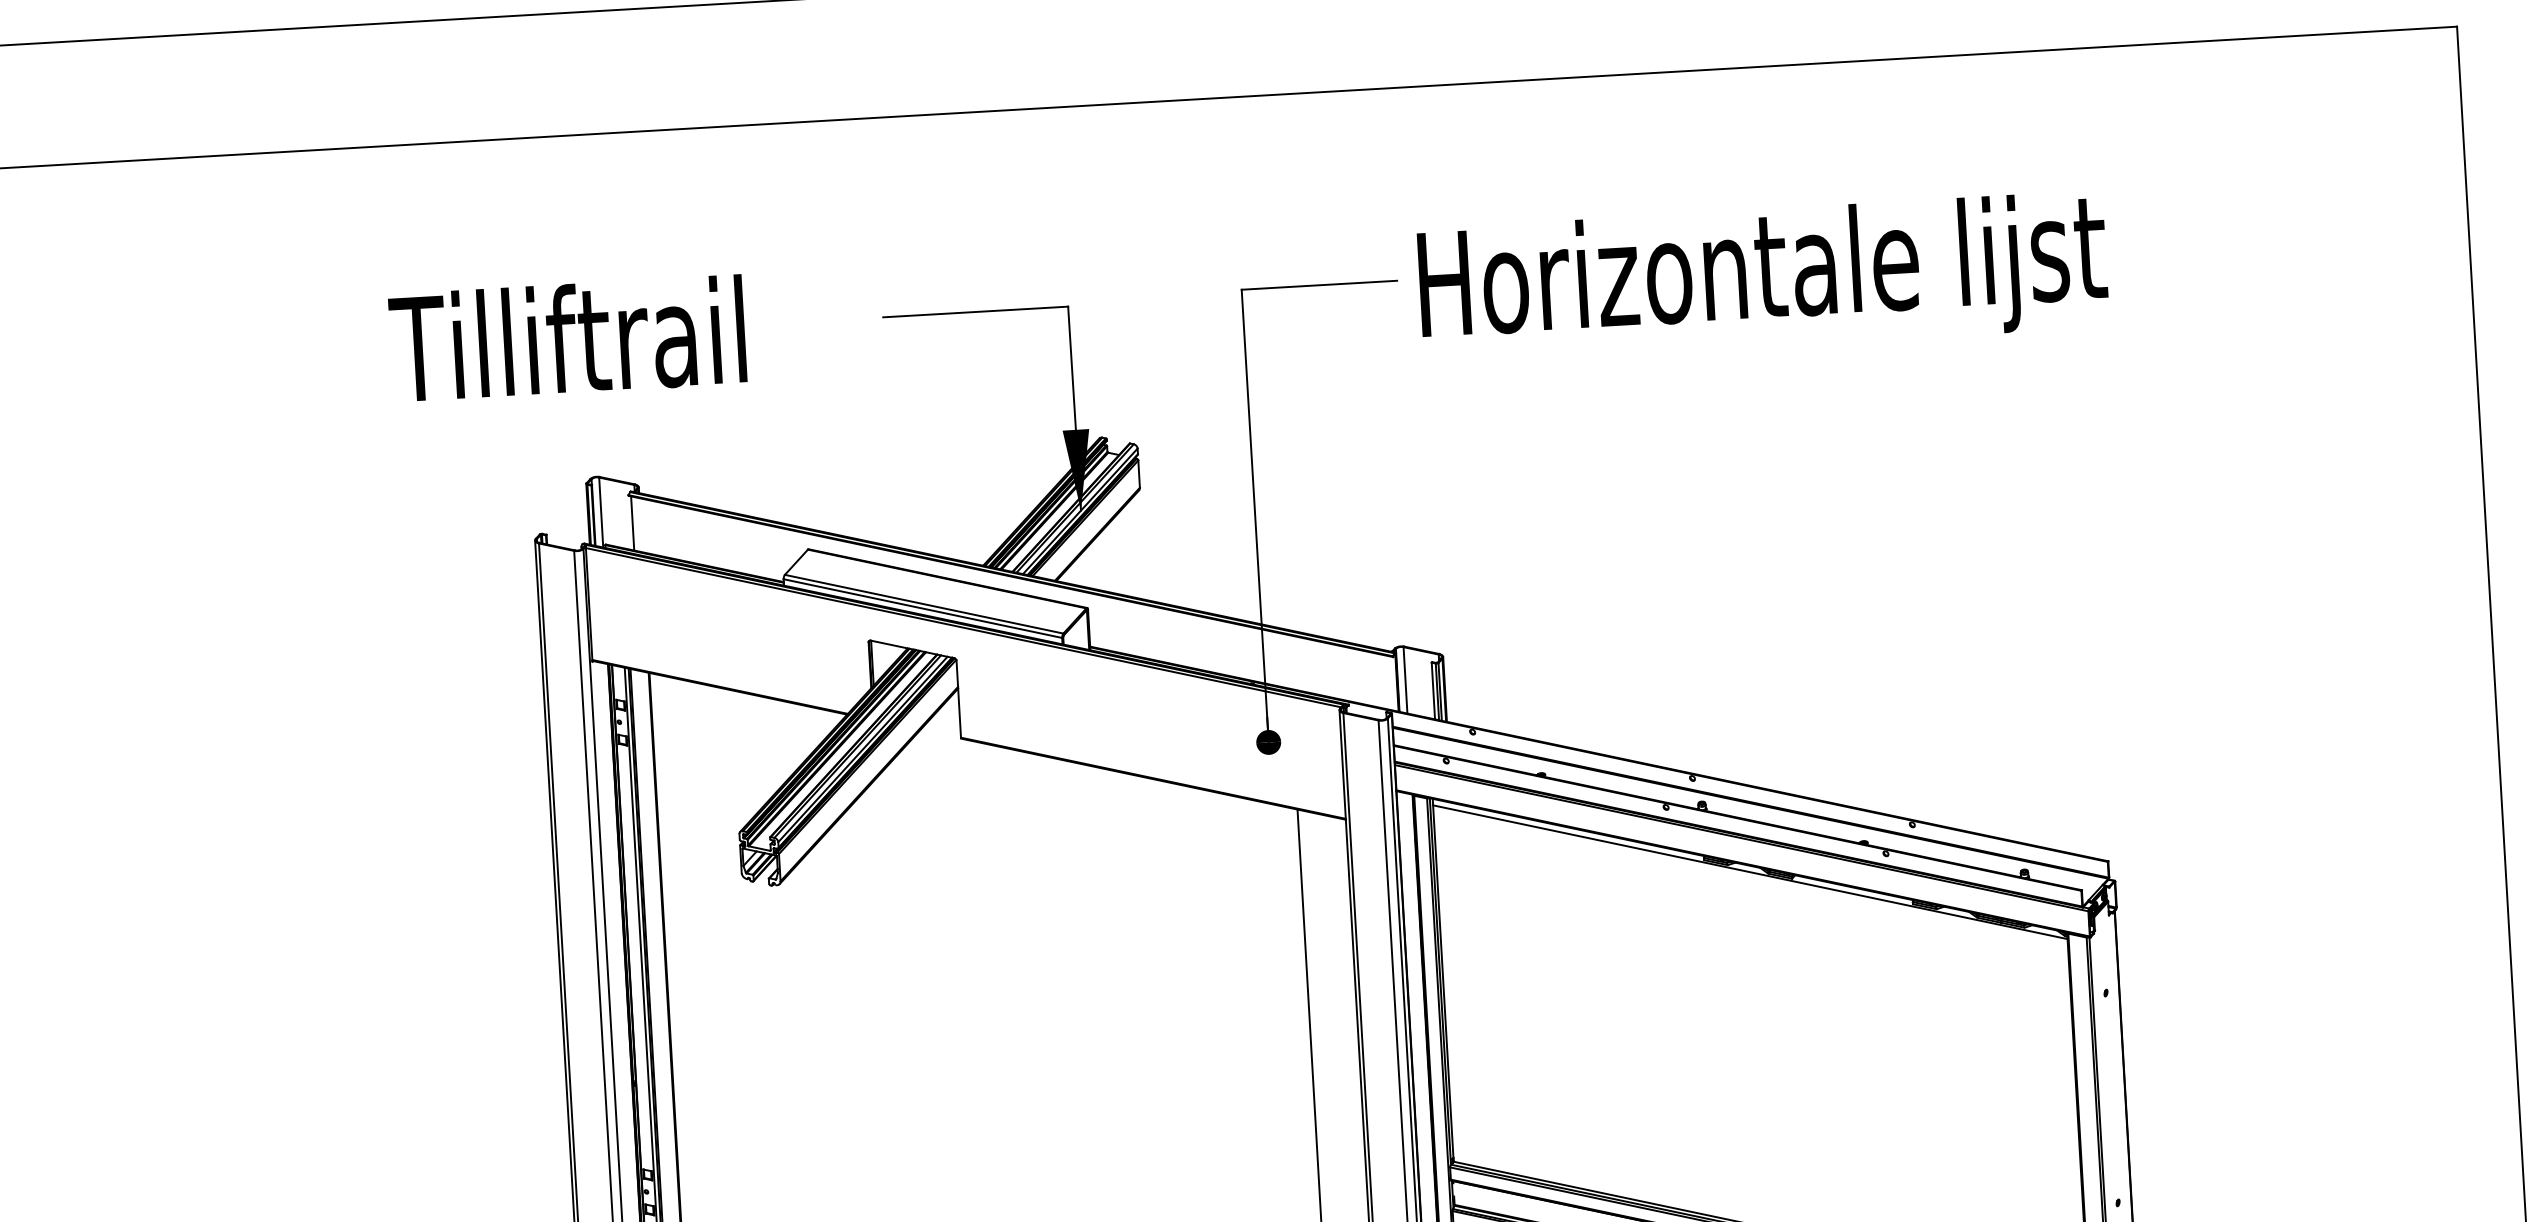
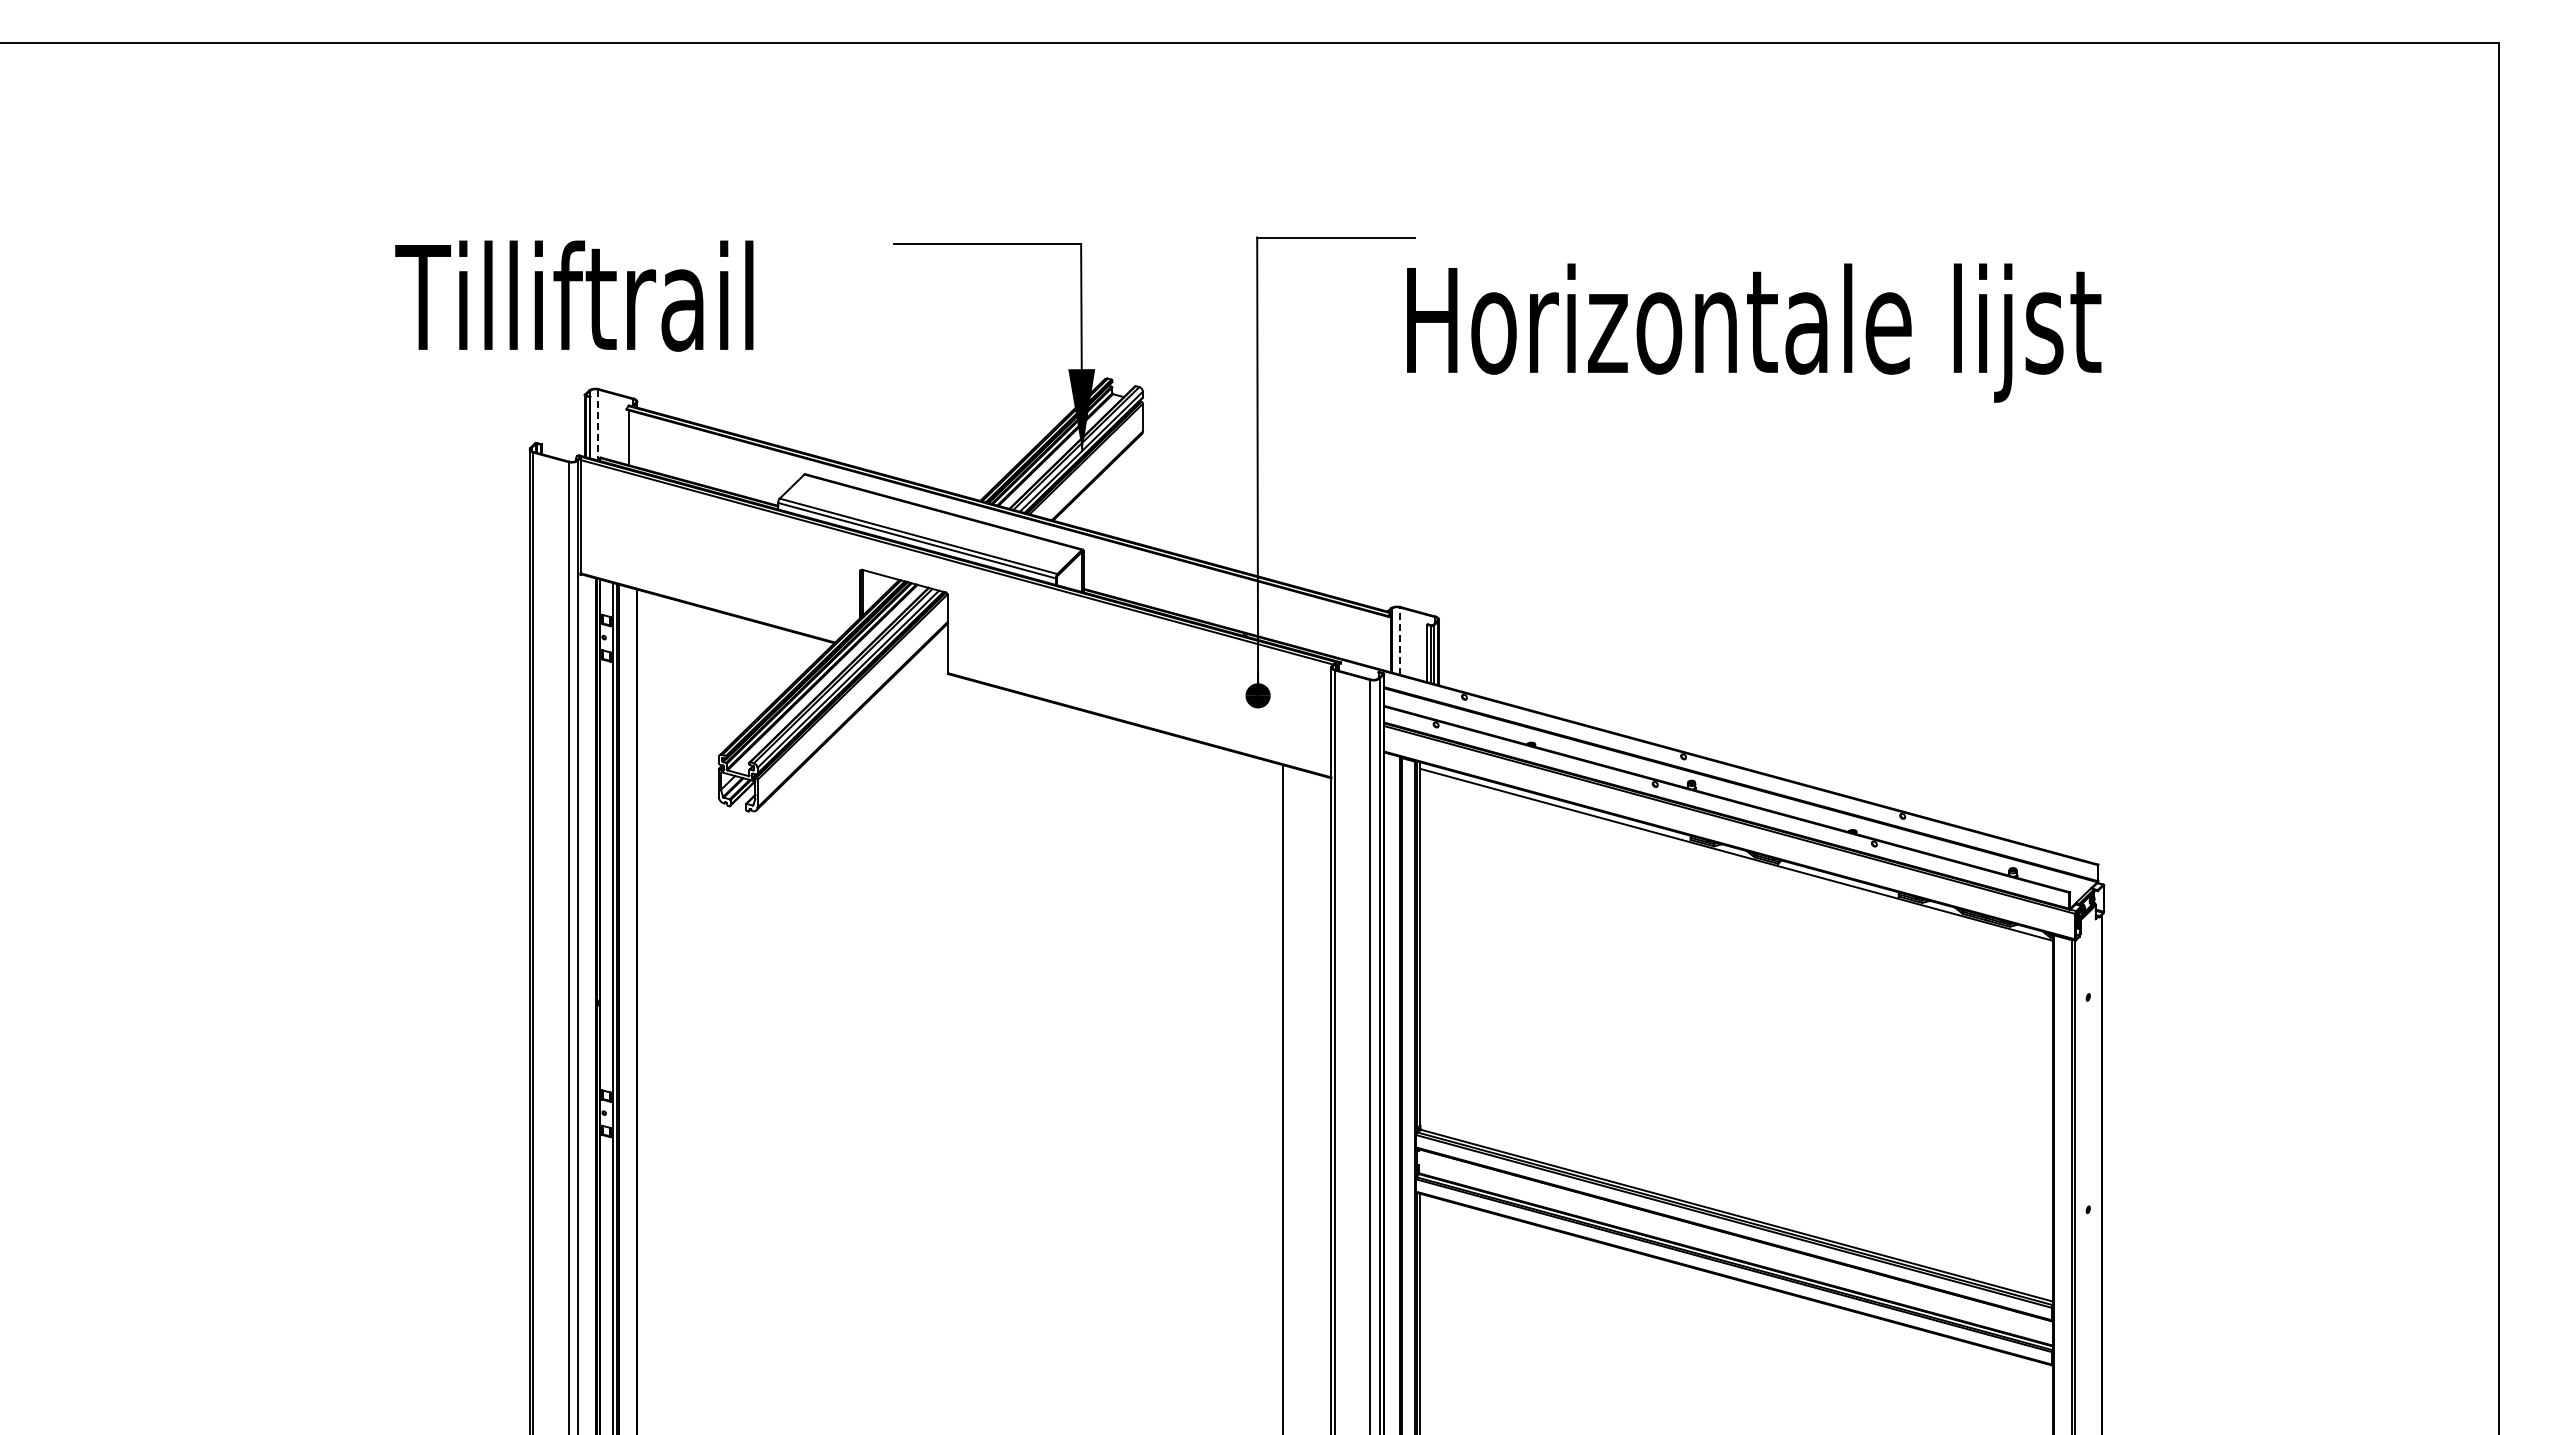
text: (1763, 277) -> (1754, 332), moved
text: (567, 338) -> (574, 295), moved
line: (601, 512) -> (598, 425), solid -> dashed
line: (1405, 680) -> (1399, 641), solid -> dashed

